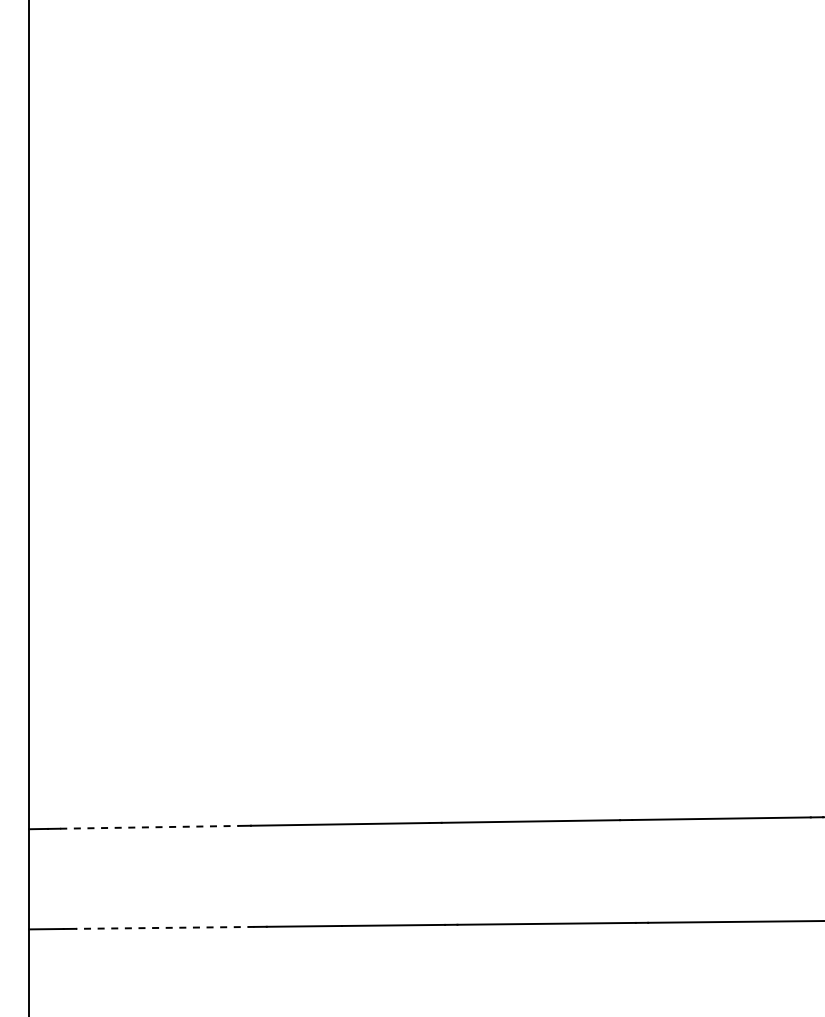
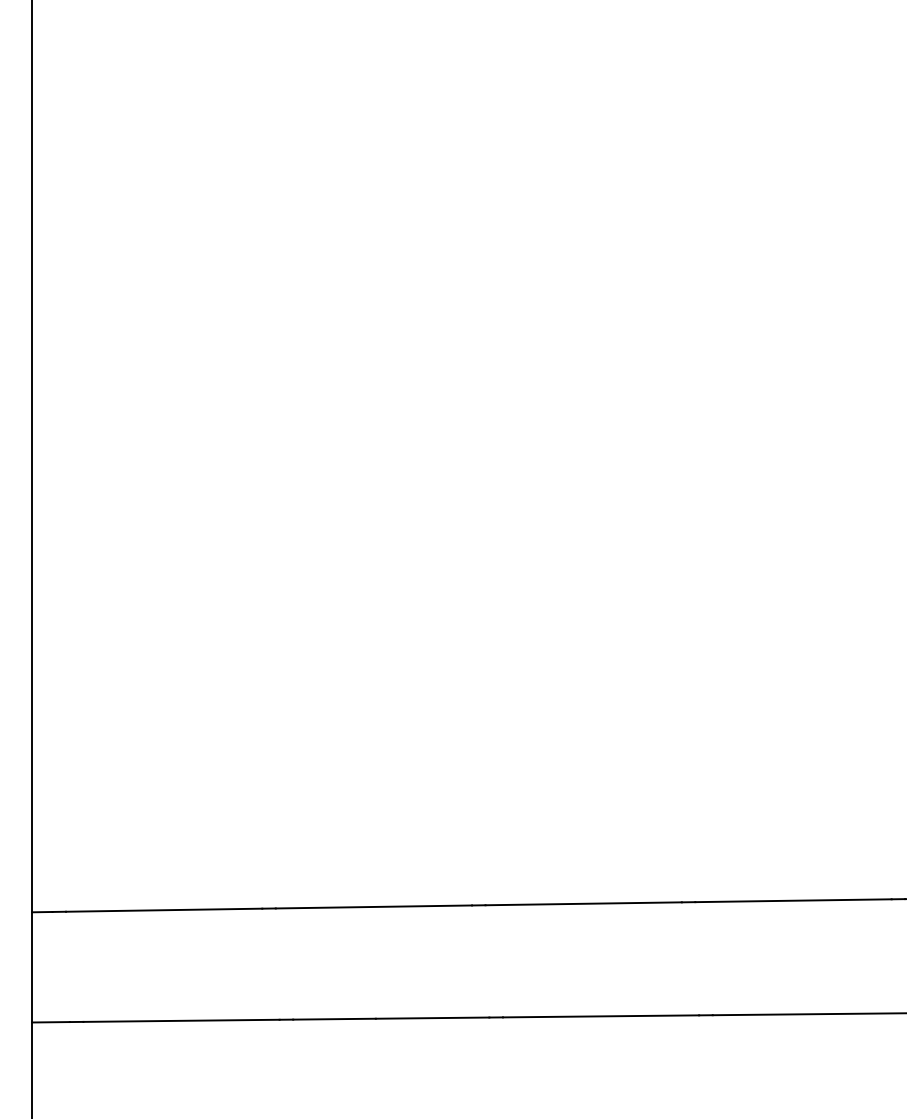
line: (149, 827) -> (164, 910), dashed -> solid
line: (164, 927) -> (180, 1020), dashed -> solid

